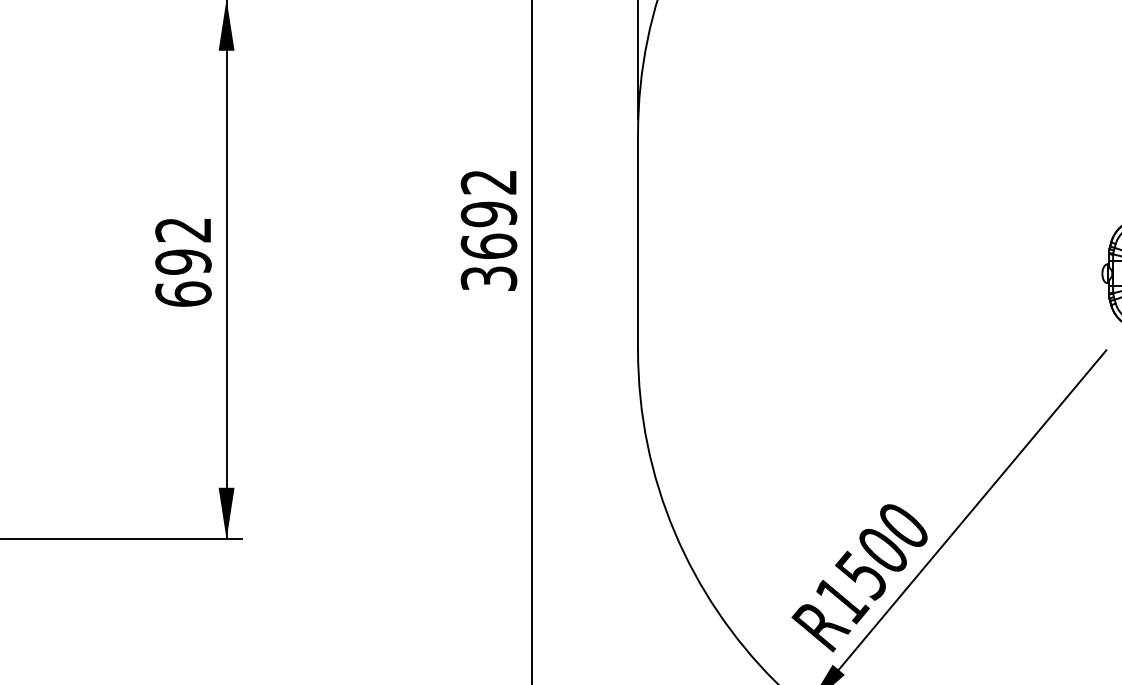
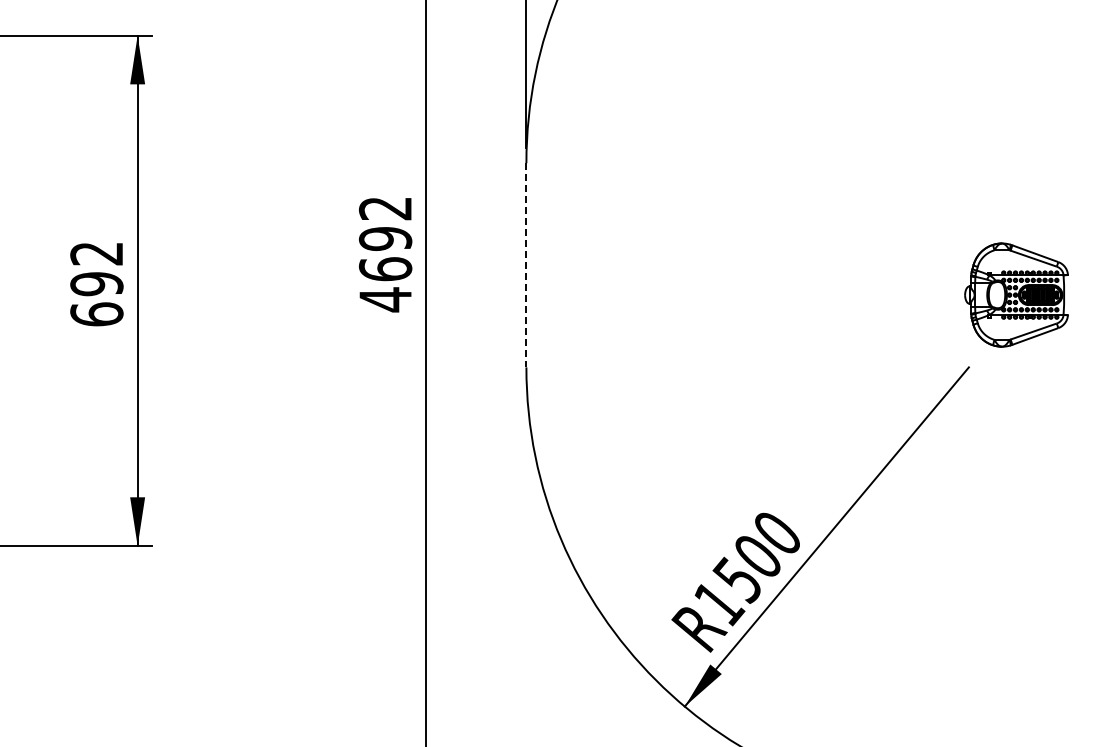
line: (638, 242) -> (526, 265), solid -> dashed
text: (488, 278) -> (385, 299), 3692 -> 4692

